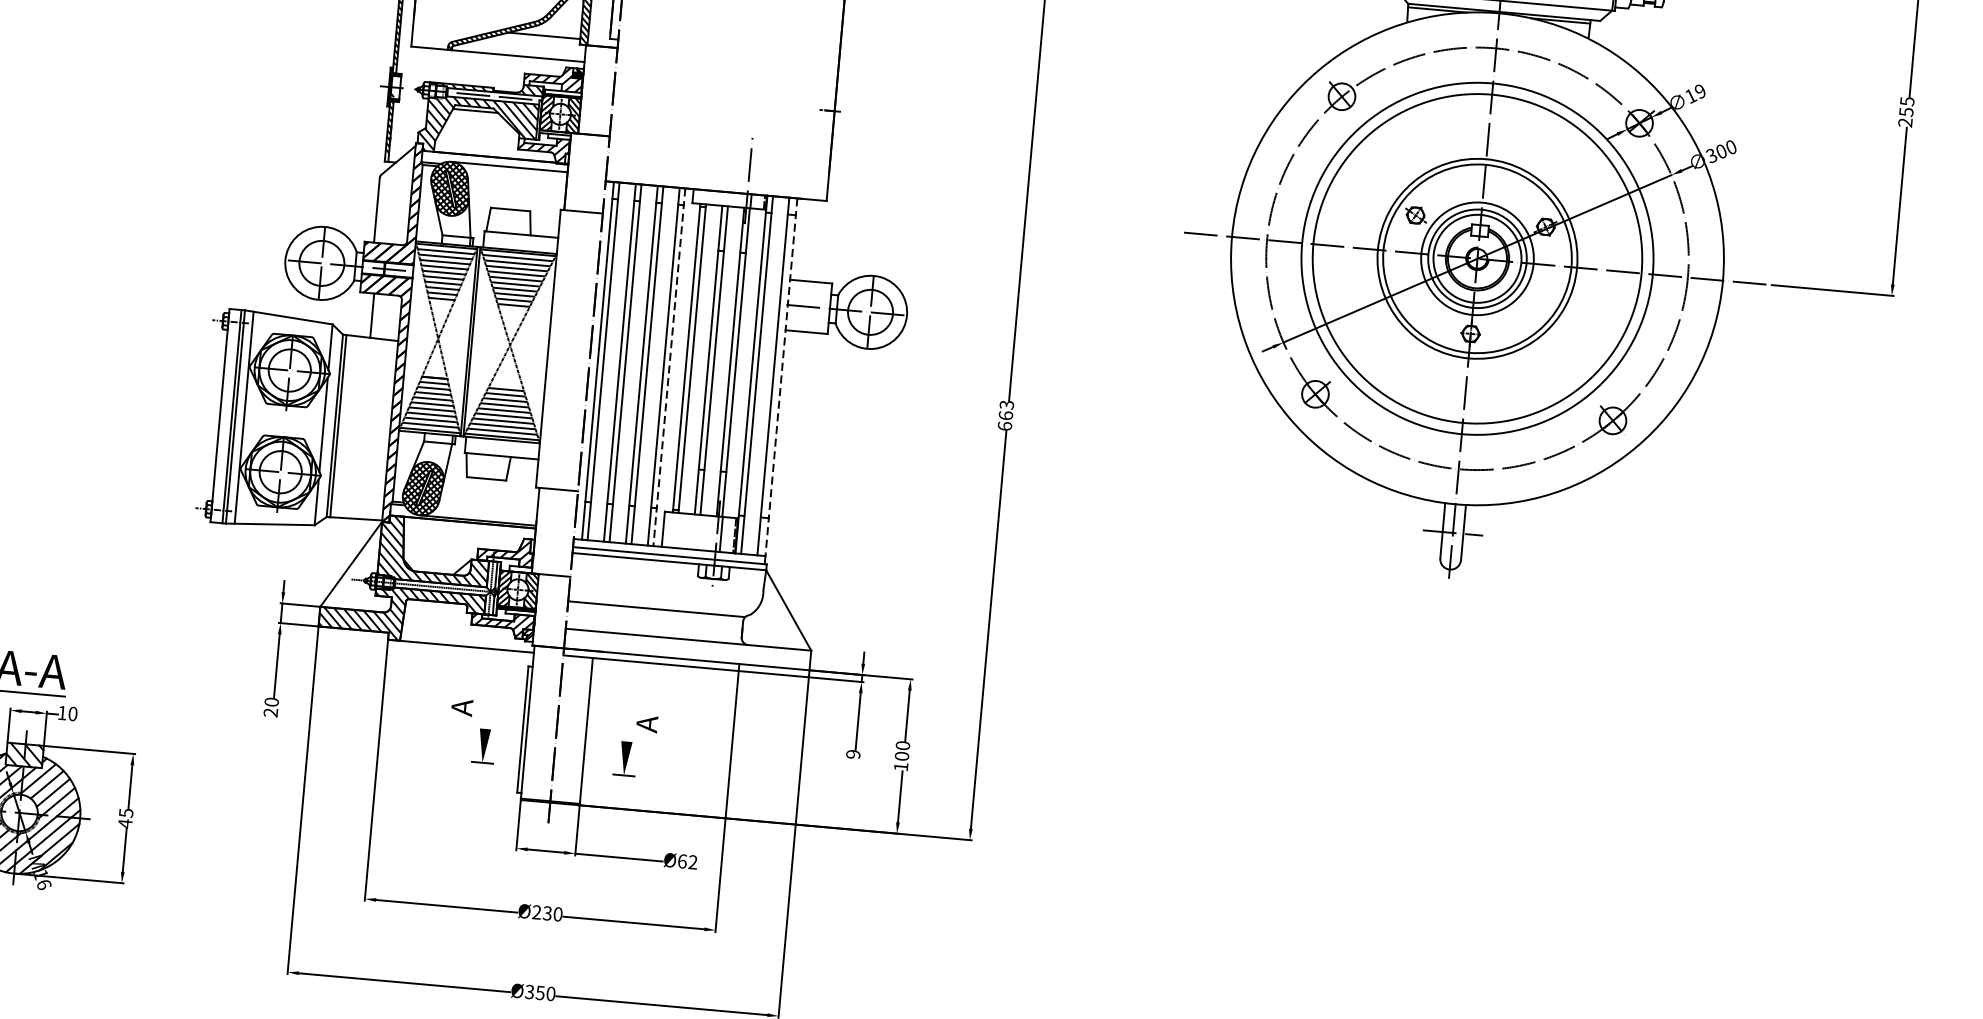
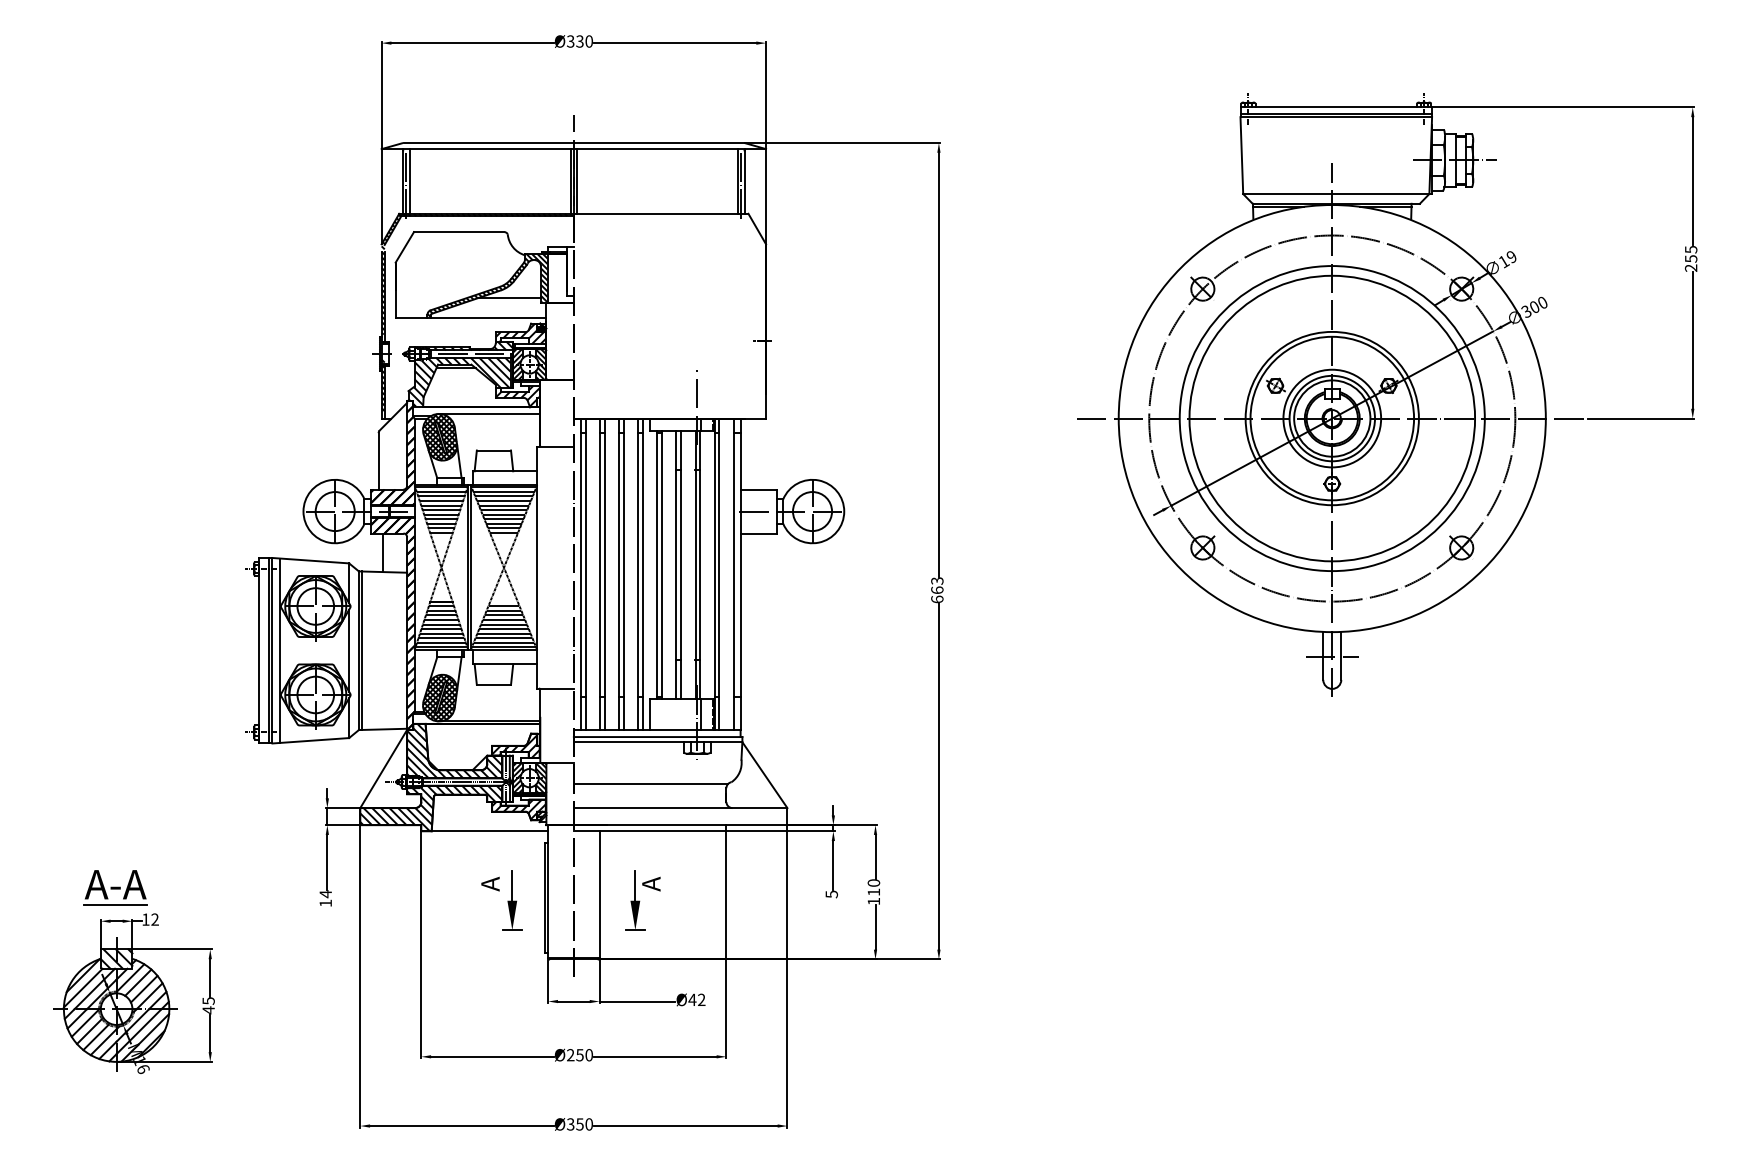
line: (669, 367) -> (643, 574), dashed -> solid
line: (781, 377) -> (740, 574), dashed -> solid
text: (271, 707) -> (325, 898), 20 -> 14
line: (487, 711) -> (512, 885), added
text: (72, 713) -> (154, 919), 10 -> 12
line: (628, 724) -> (635, 885), added
text: (853, 754) -> (831, 894), 9 -> 5
text: (901, 755) -> (873, 891), 100 -> 110
text: (682, 860) -> (692, 999), Ø62 -> Ø42
text: (546, 912) -> (579, 1054), Ø230 -> Ø250

